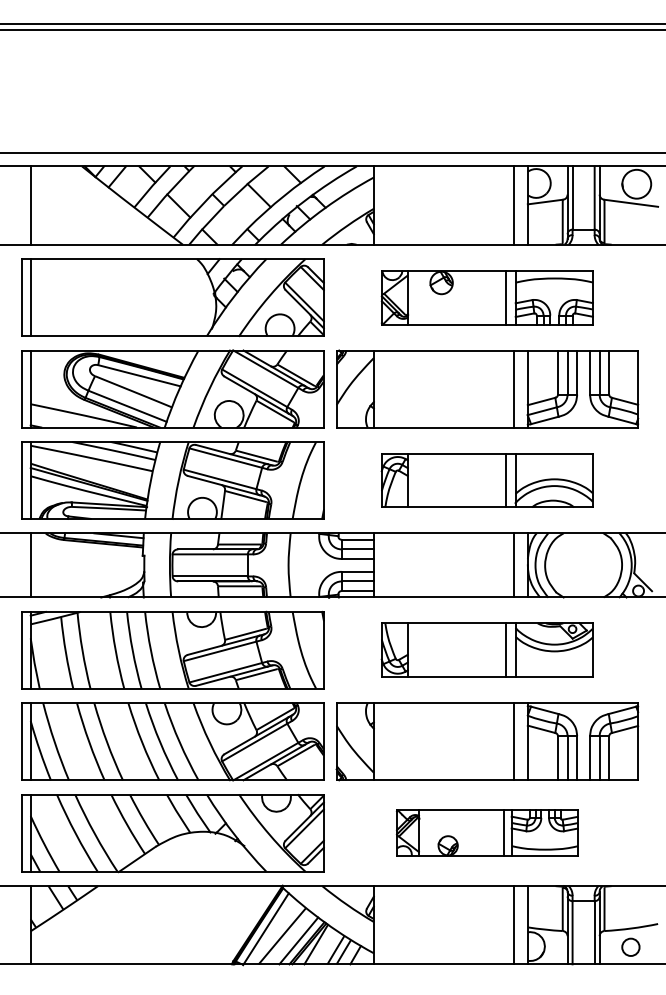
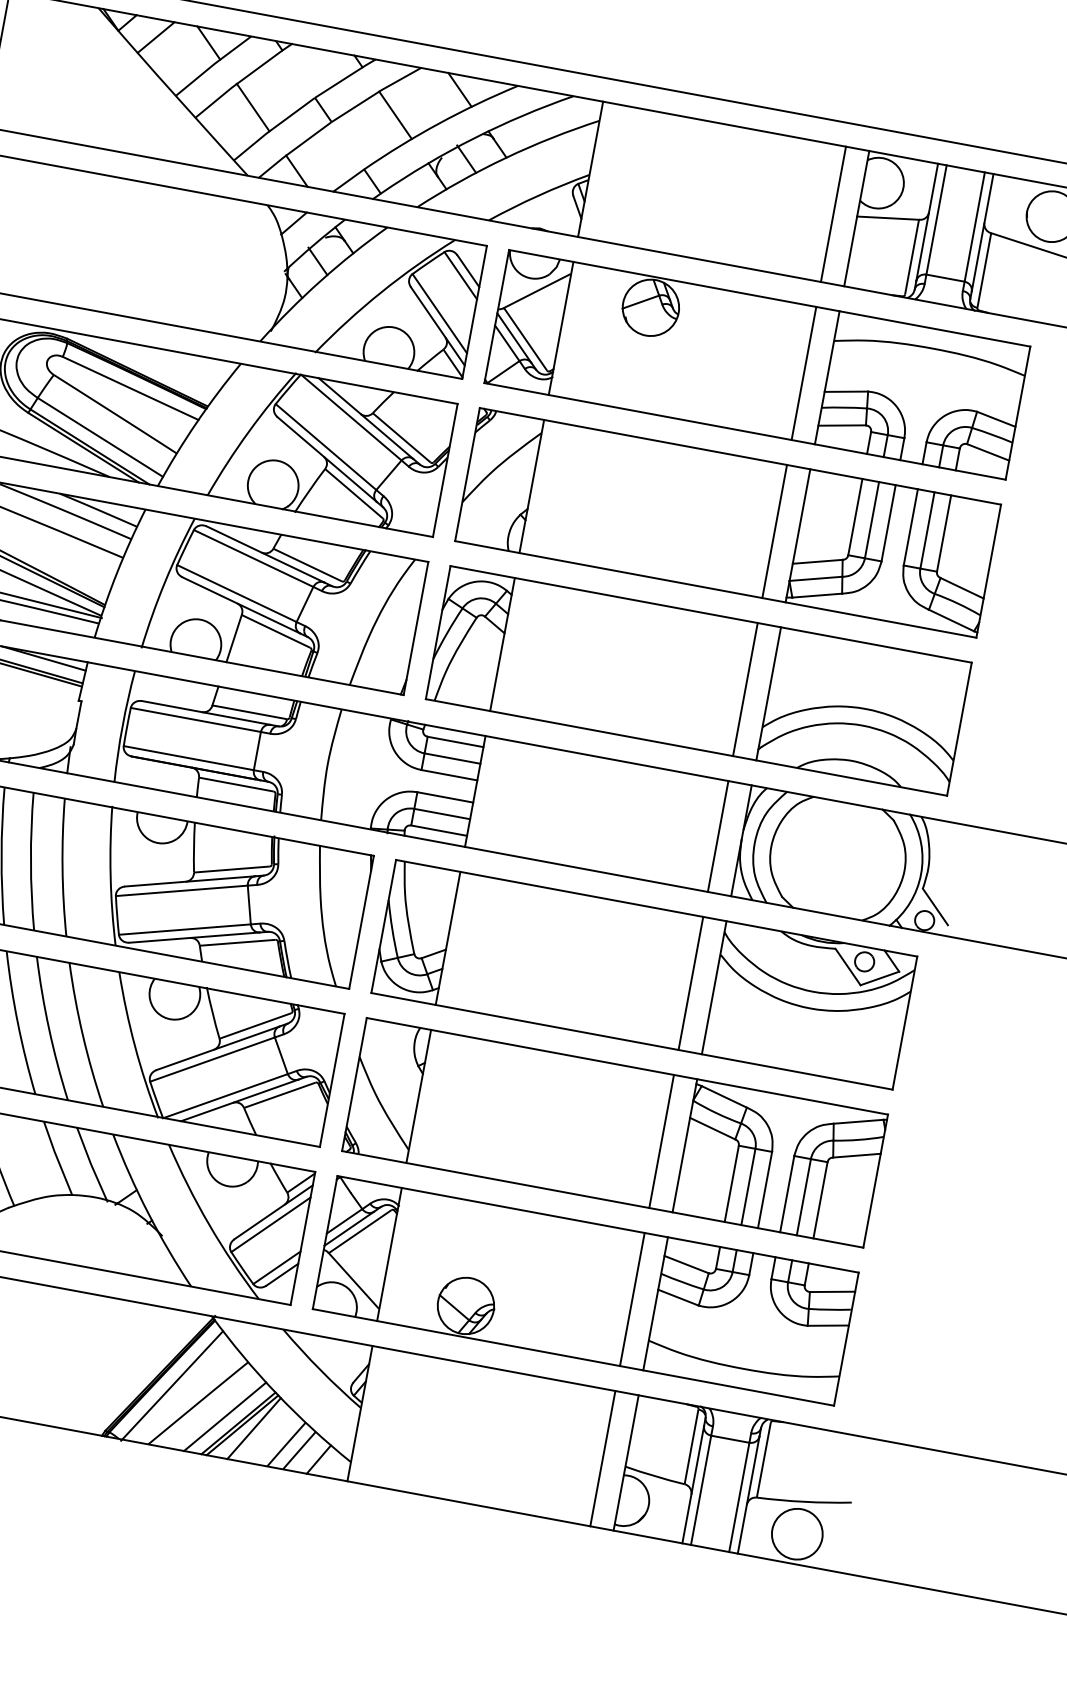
part: (487, 297) -> (757, 364), size x1.43
part: (486, 480) -> (697, 680), size x1.43
part: (486, 649) -> (643, 972), size x1.43
part: (487, 833) -> (585, 1291), size x1.67
circle: (630, 946) -> (796, 1532), size x1.67

